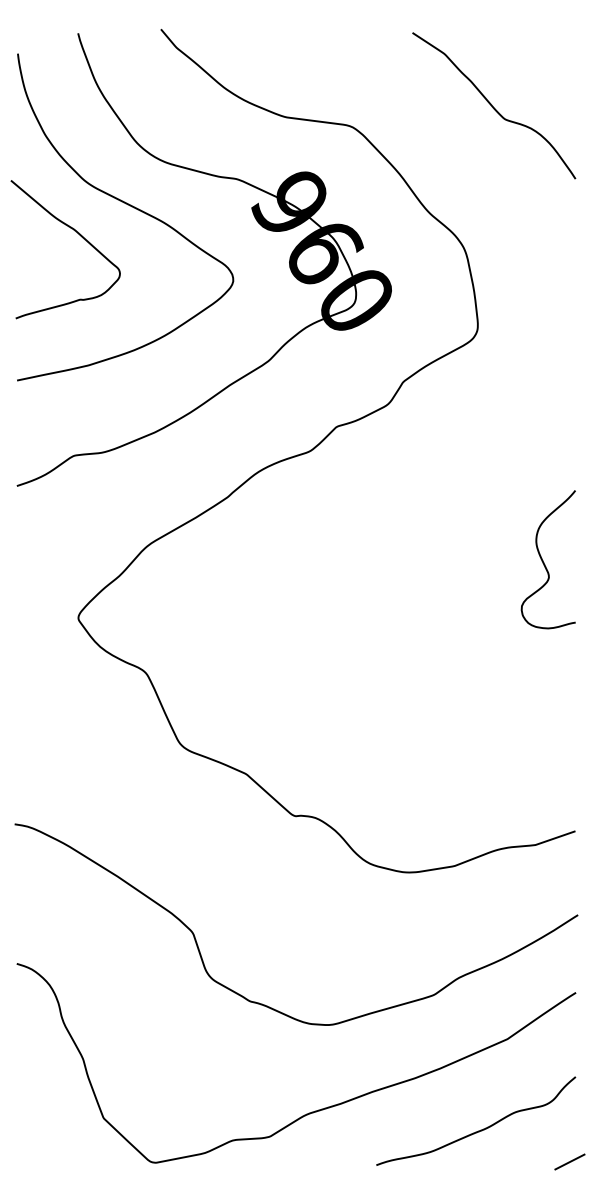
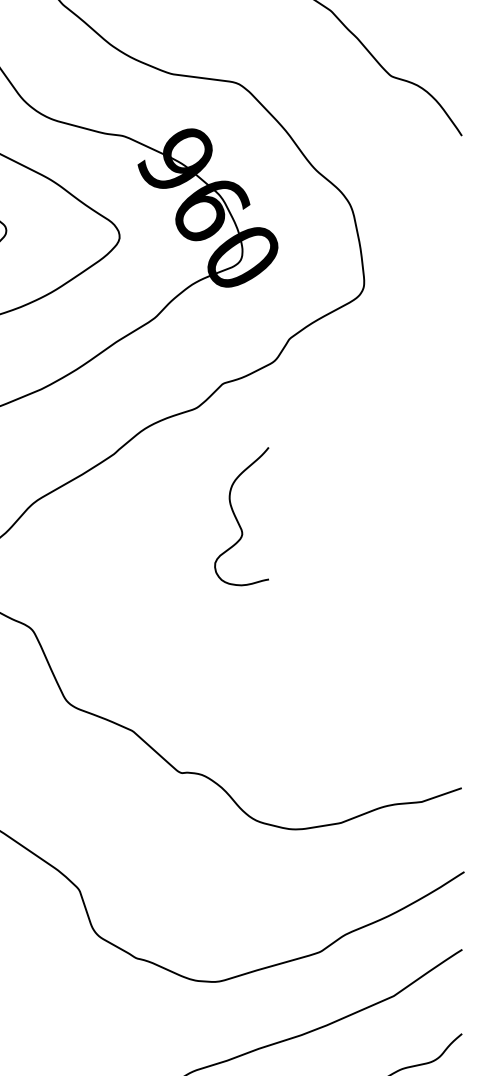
curve: (543, 560) -> (236, 517), moved

